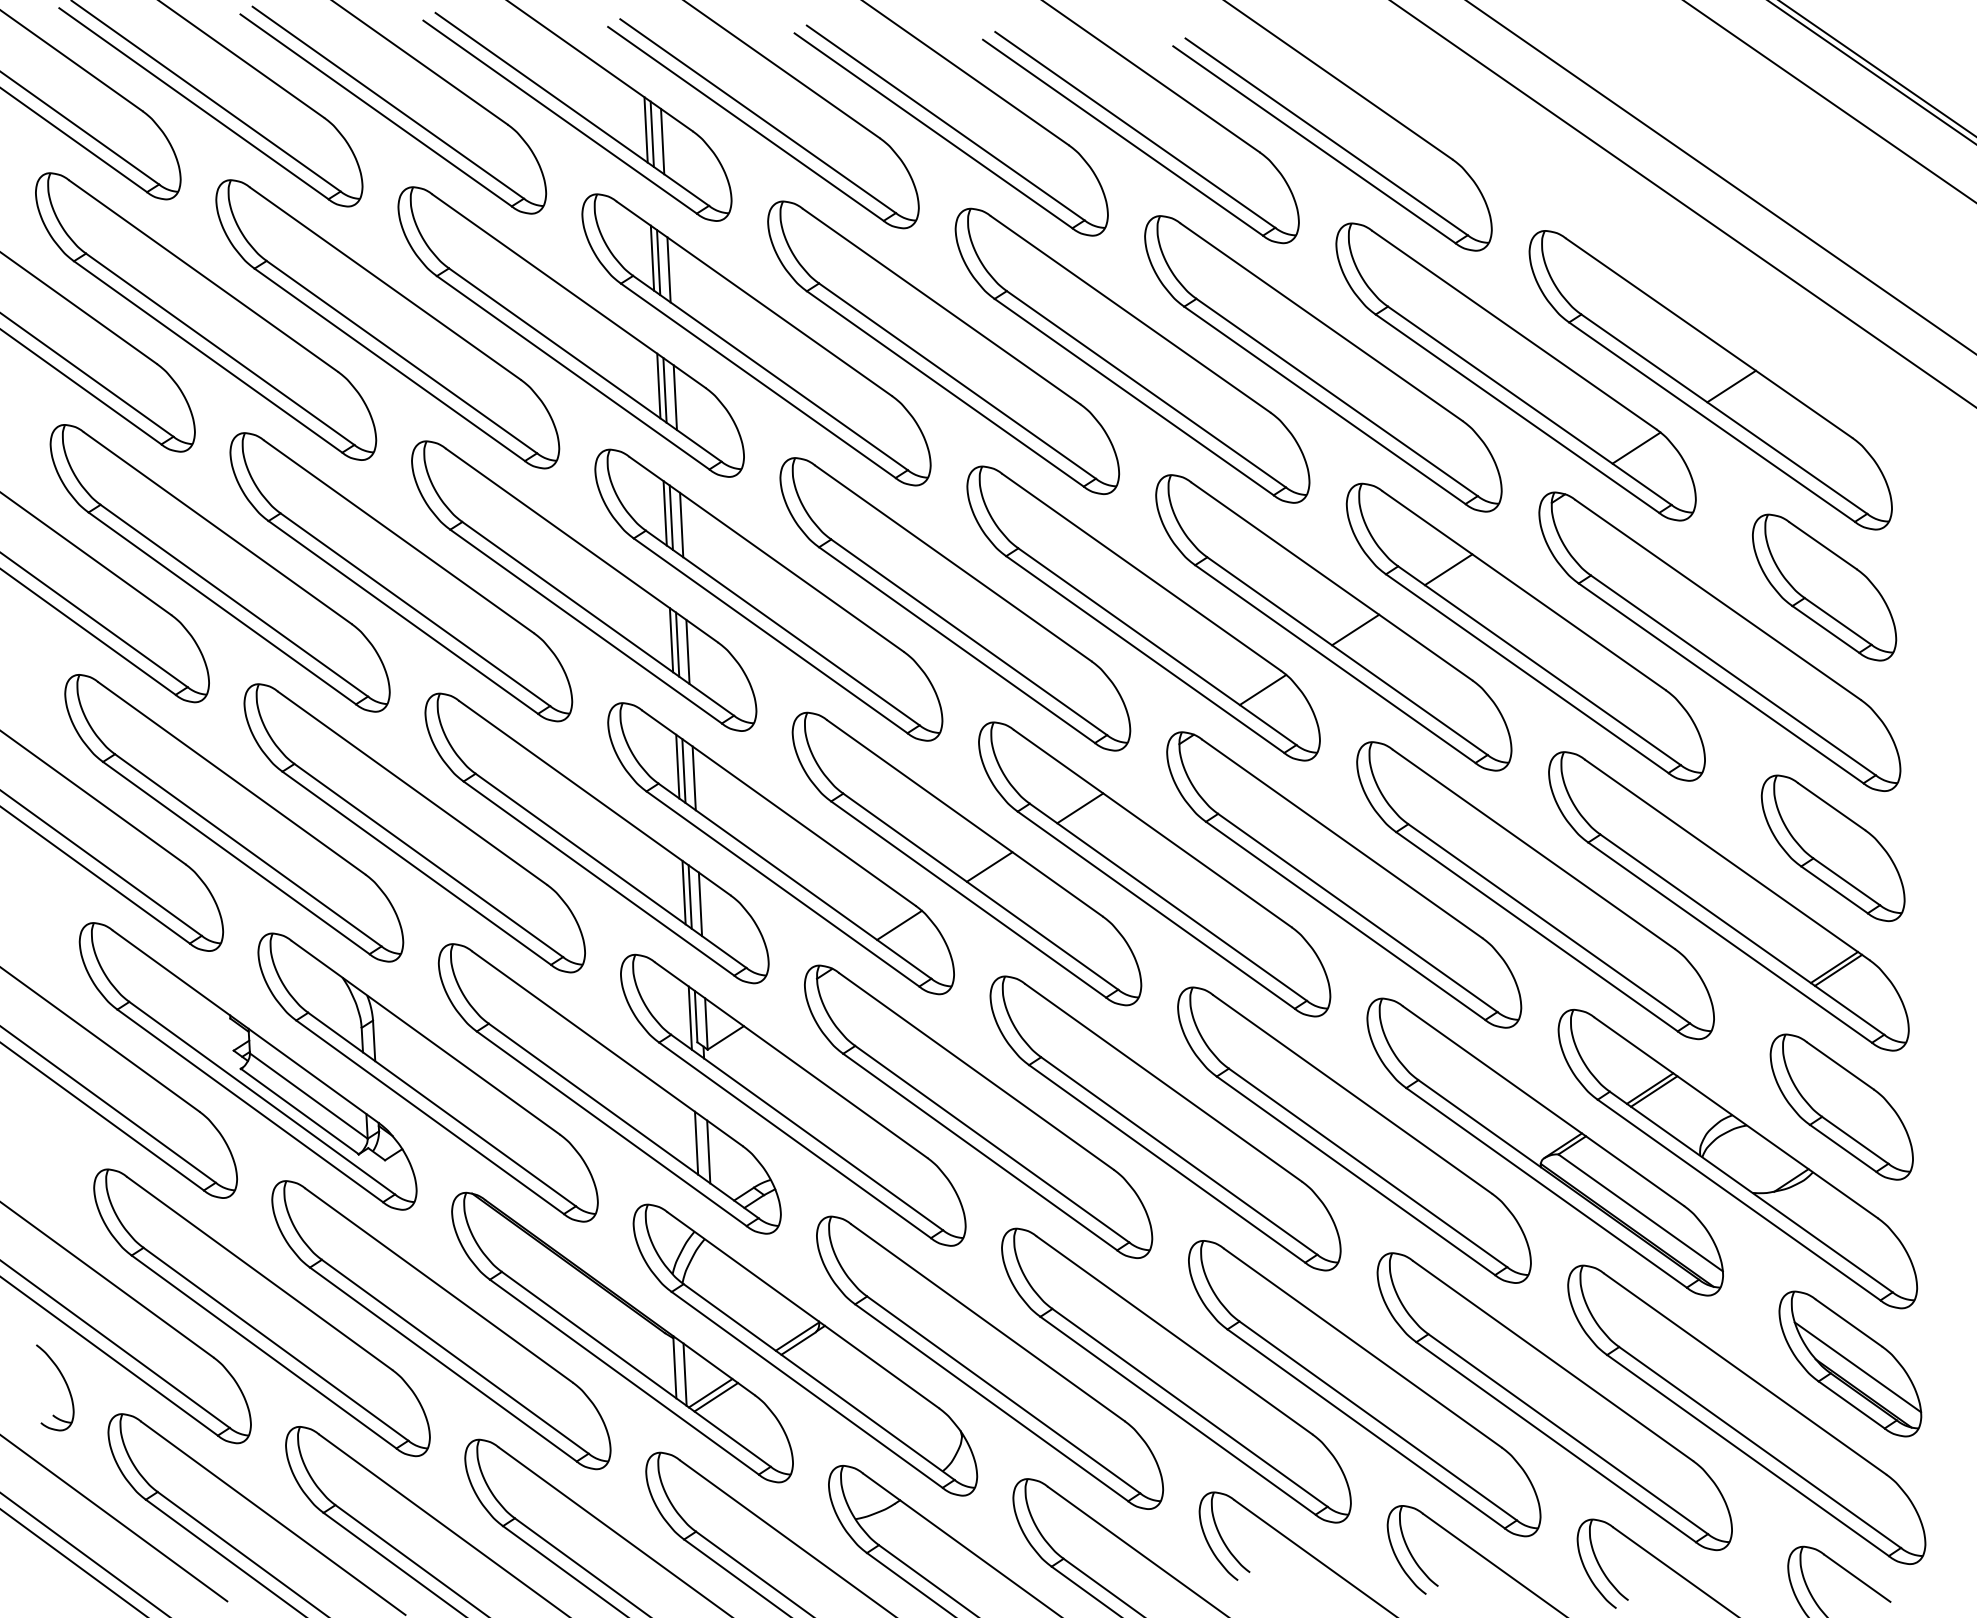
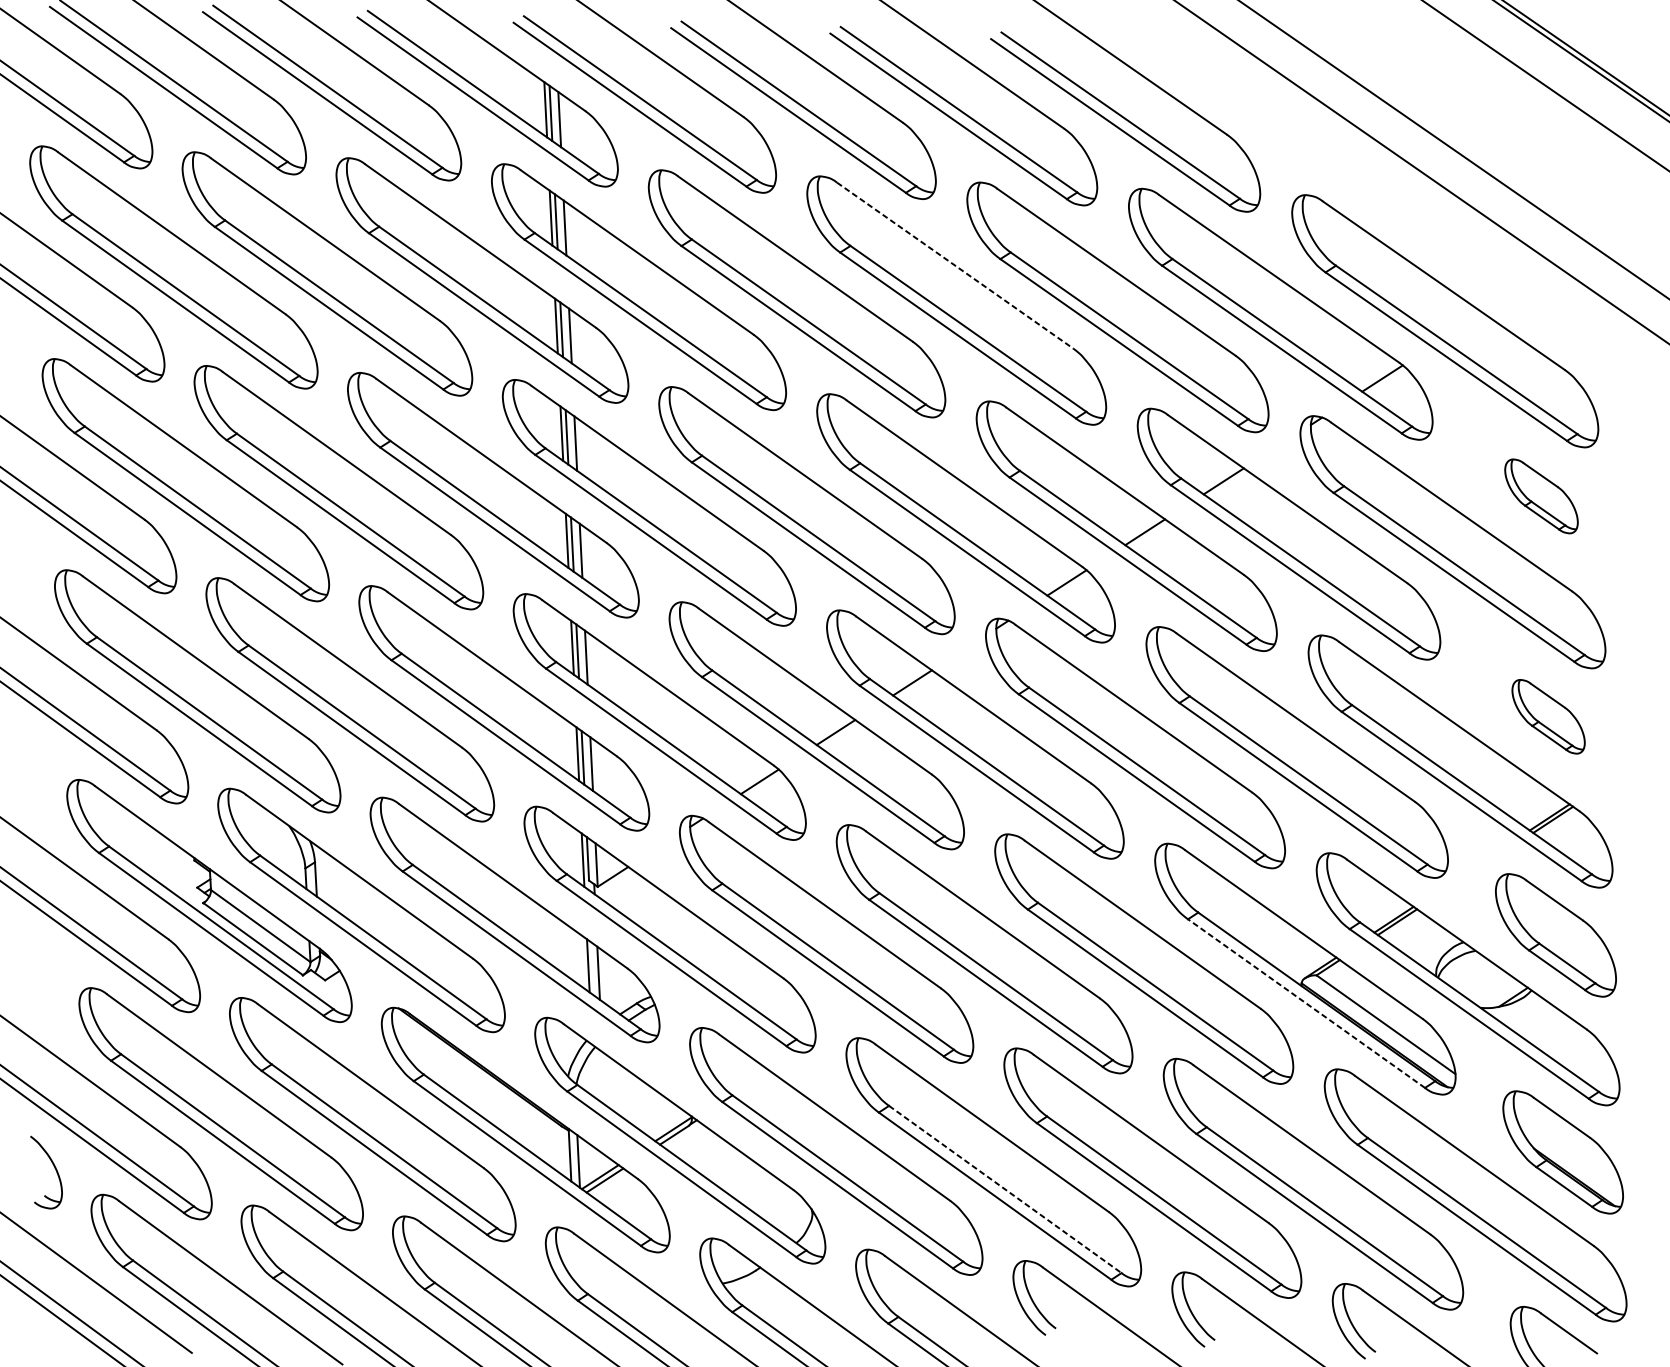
line: (1130, 314) -> (954, 265), solid -> dashed
line: (1731, 386) -> (1462, 326), removed
part: (1824, 587) -> (1541, 496), size x0.6
part: (1832, 848) -> (1548, 716), size x0.6
line: (1546, 1187) -> (1306, 1003), solid -> dashed
line: (1857, 1367) -> (1569, 1155), removed
line: (1190, 1408) -> (1005, 1190), solid -> dashed

